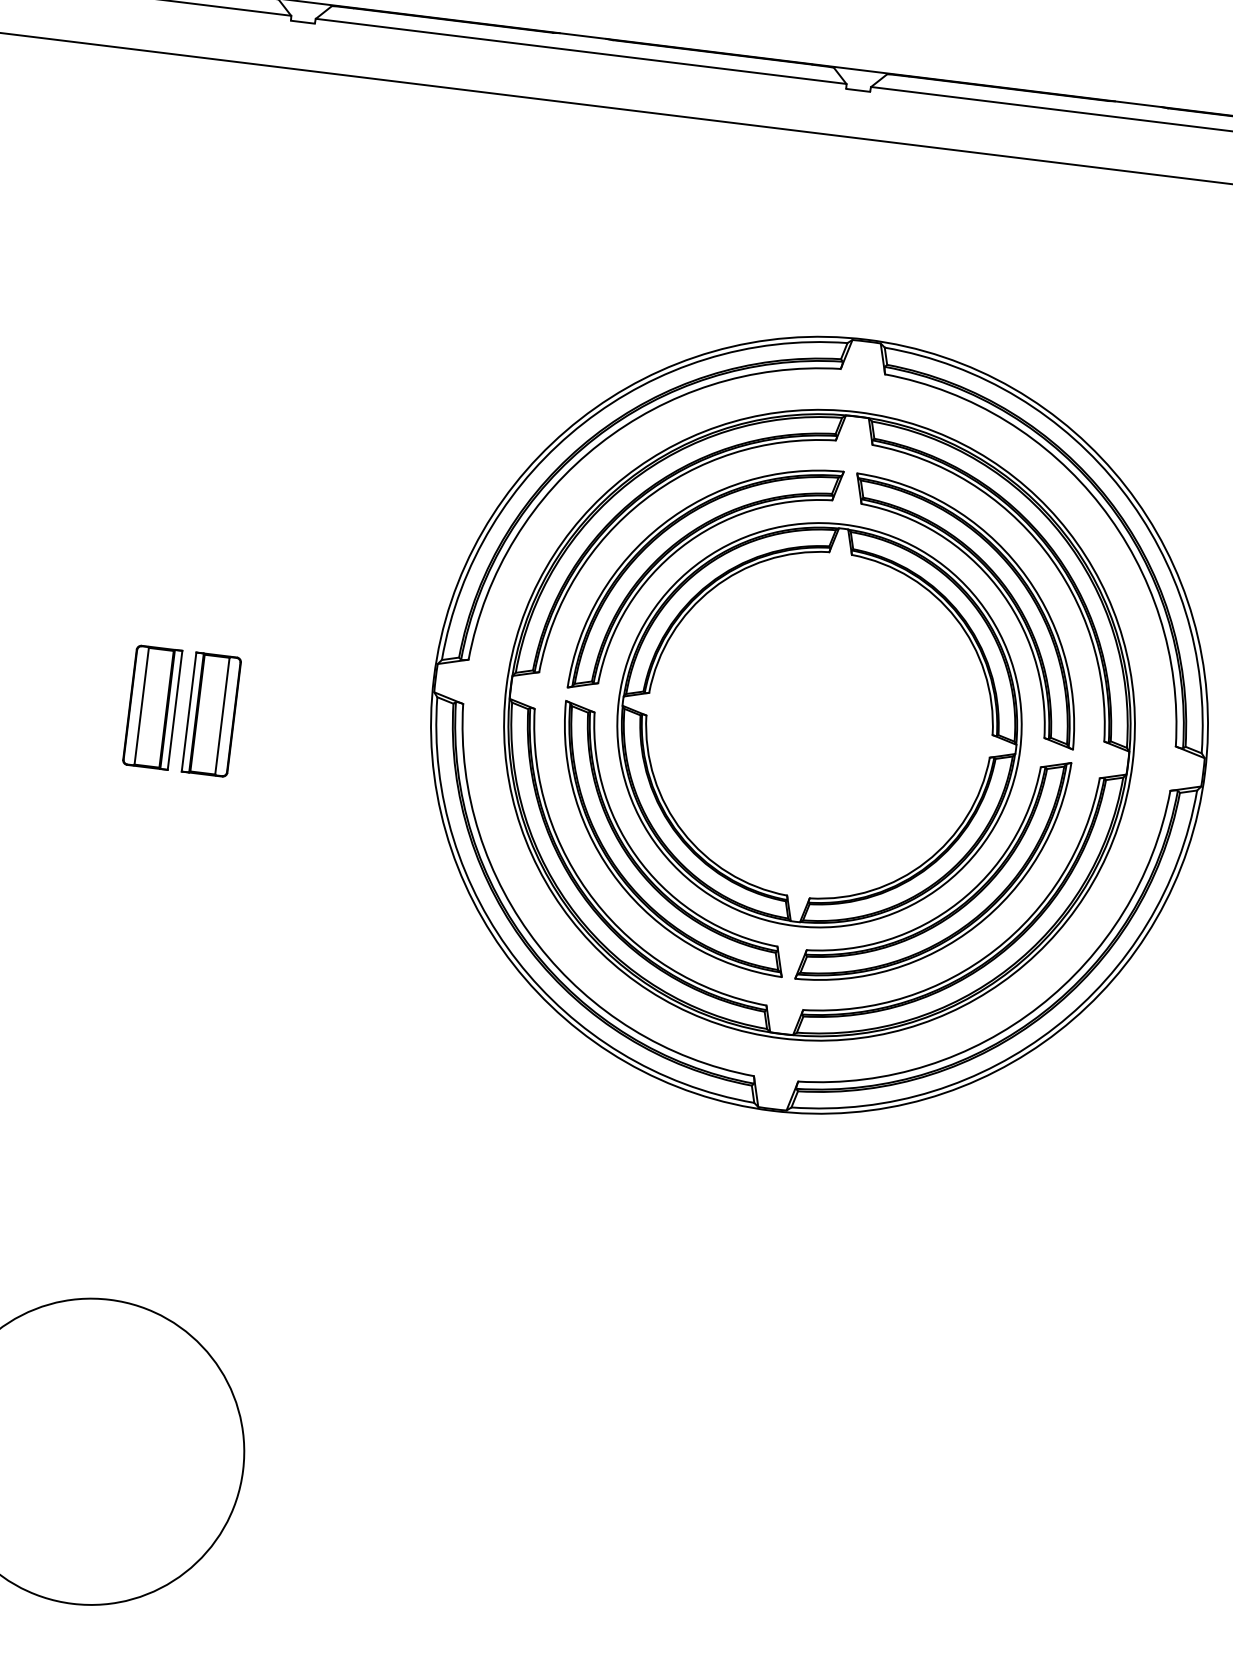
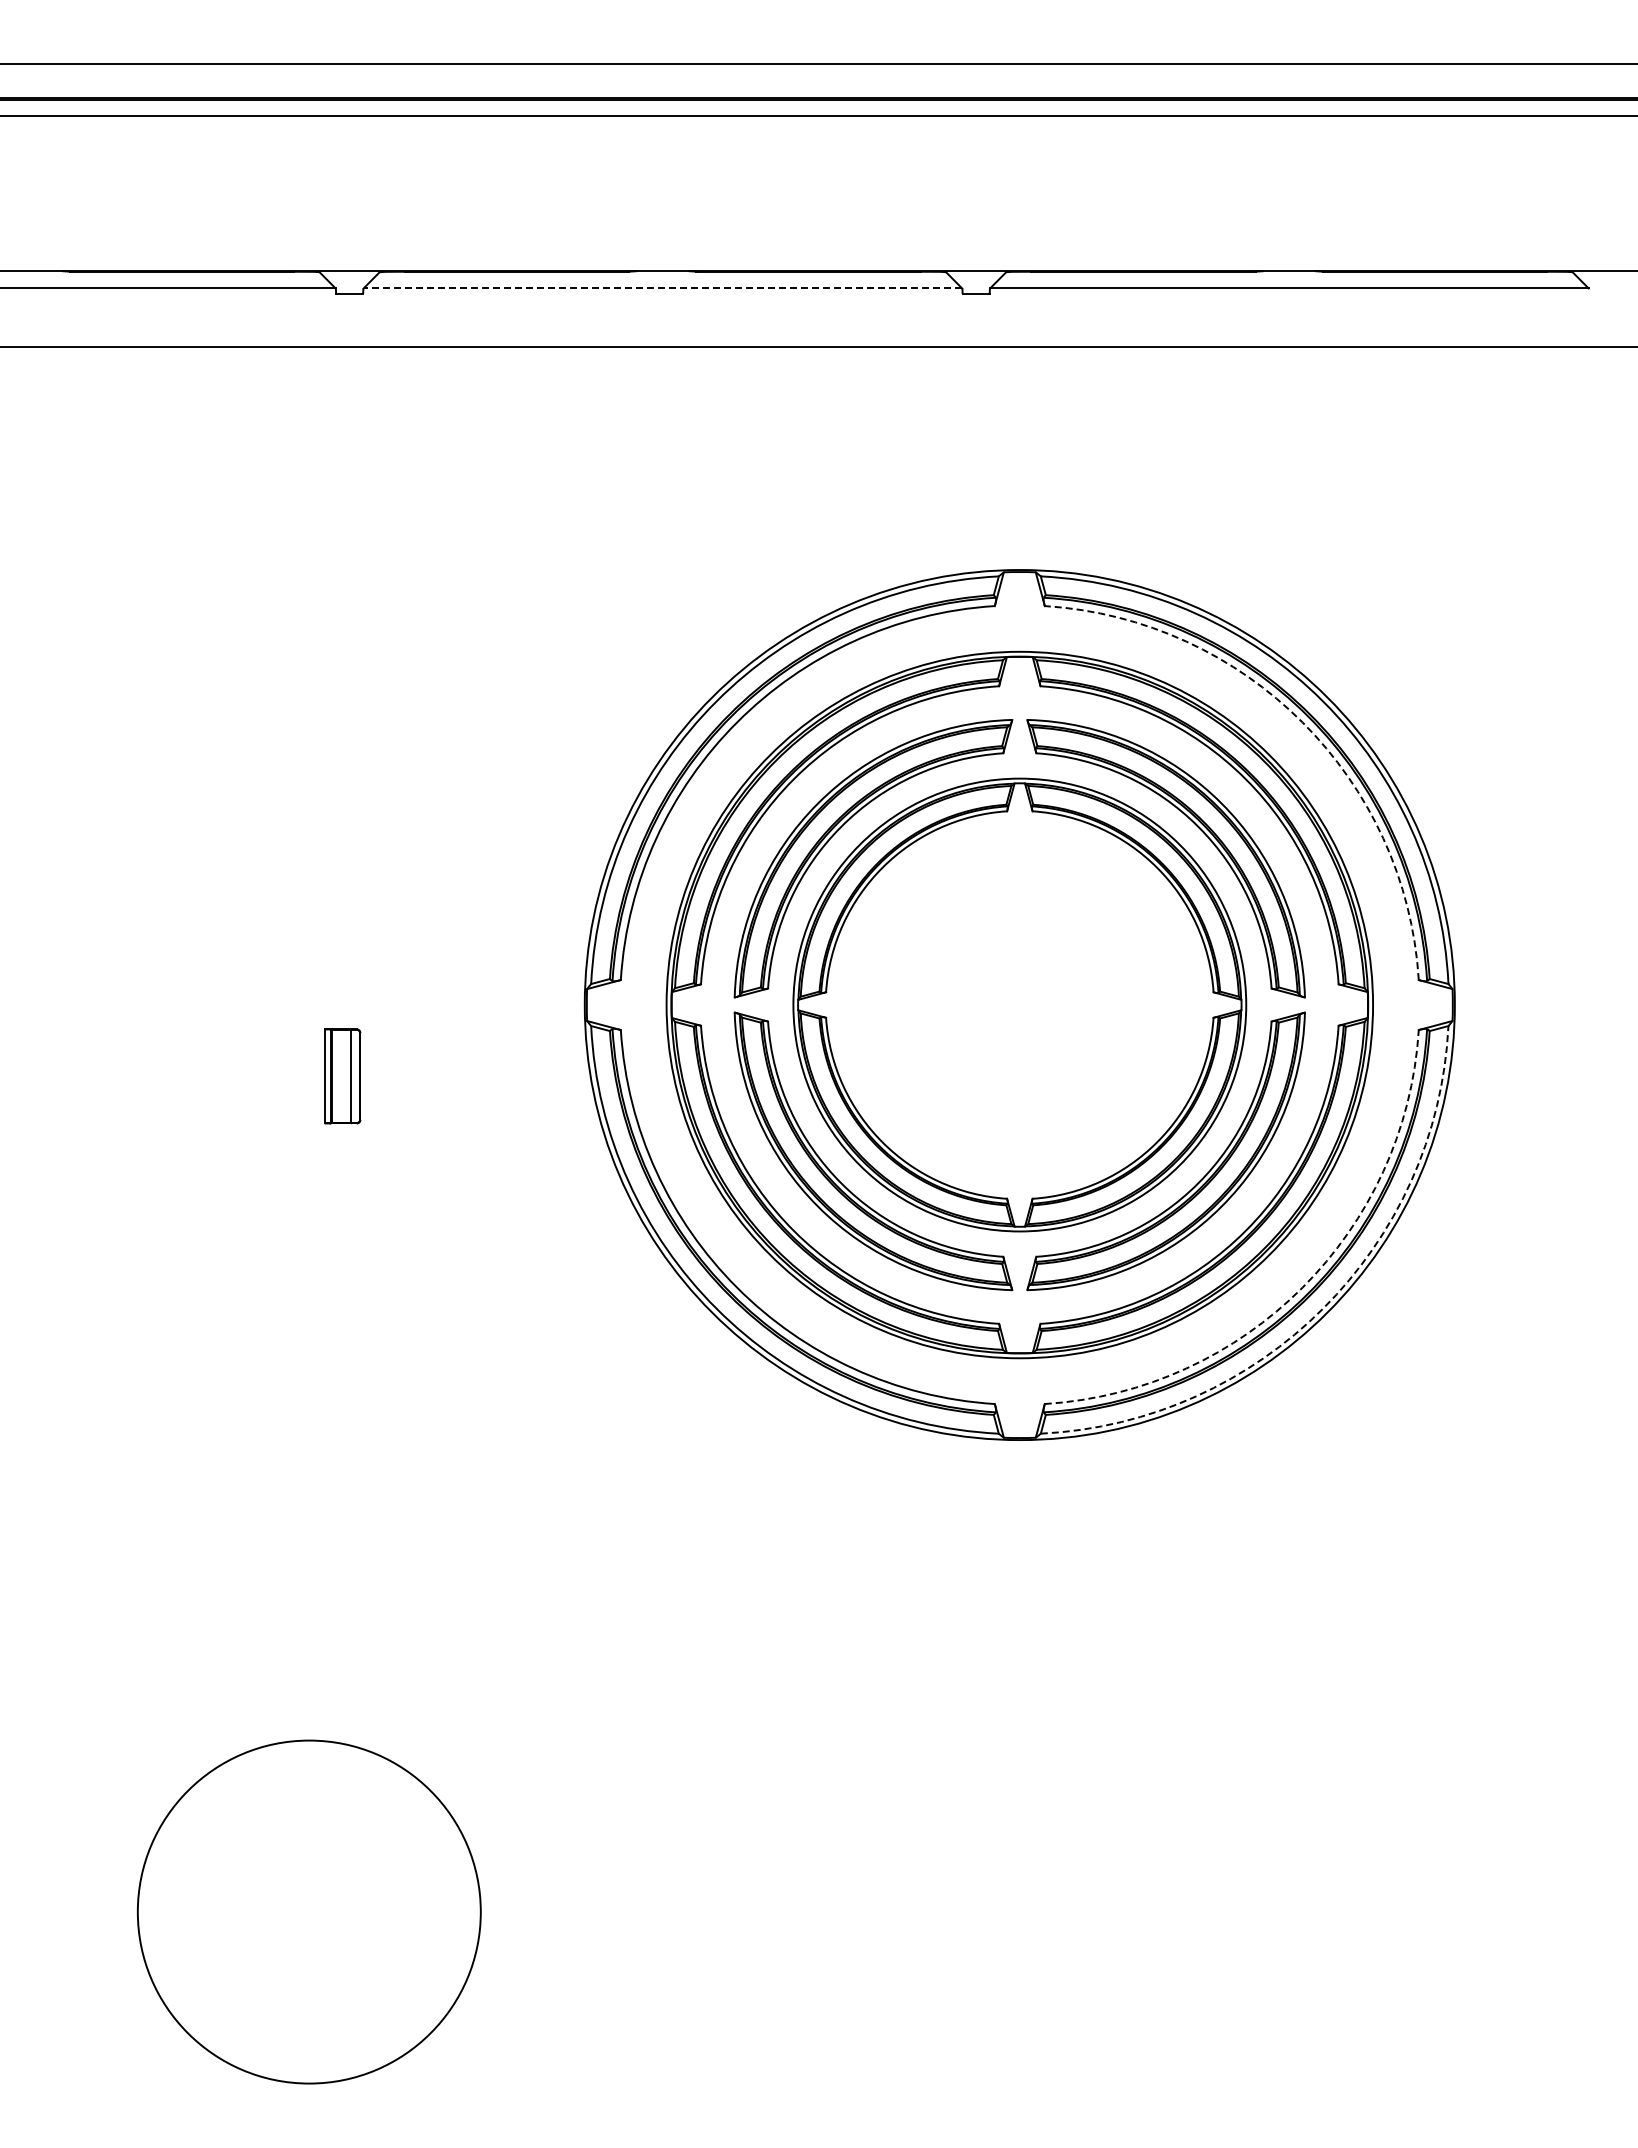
line: (580, 51) -> (662, 288), solid -> dashed
arc: (1100, 505) -> (1302, 722), solid -> dashed
part: (152, 707) -> (275, 1076), removed
part: (211, 714) -> (342, 1076), size x0.7
arc: (1039, 1006) -> (1302, 1287), solid -> dashed
arc: (1055, 1027) -> (1323, 1308), solid -> dashed

